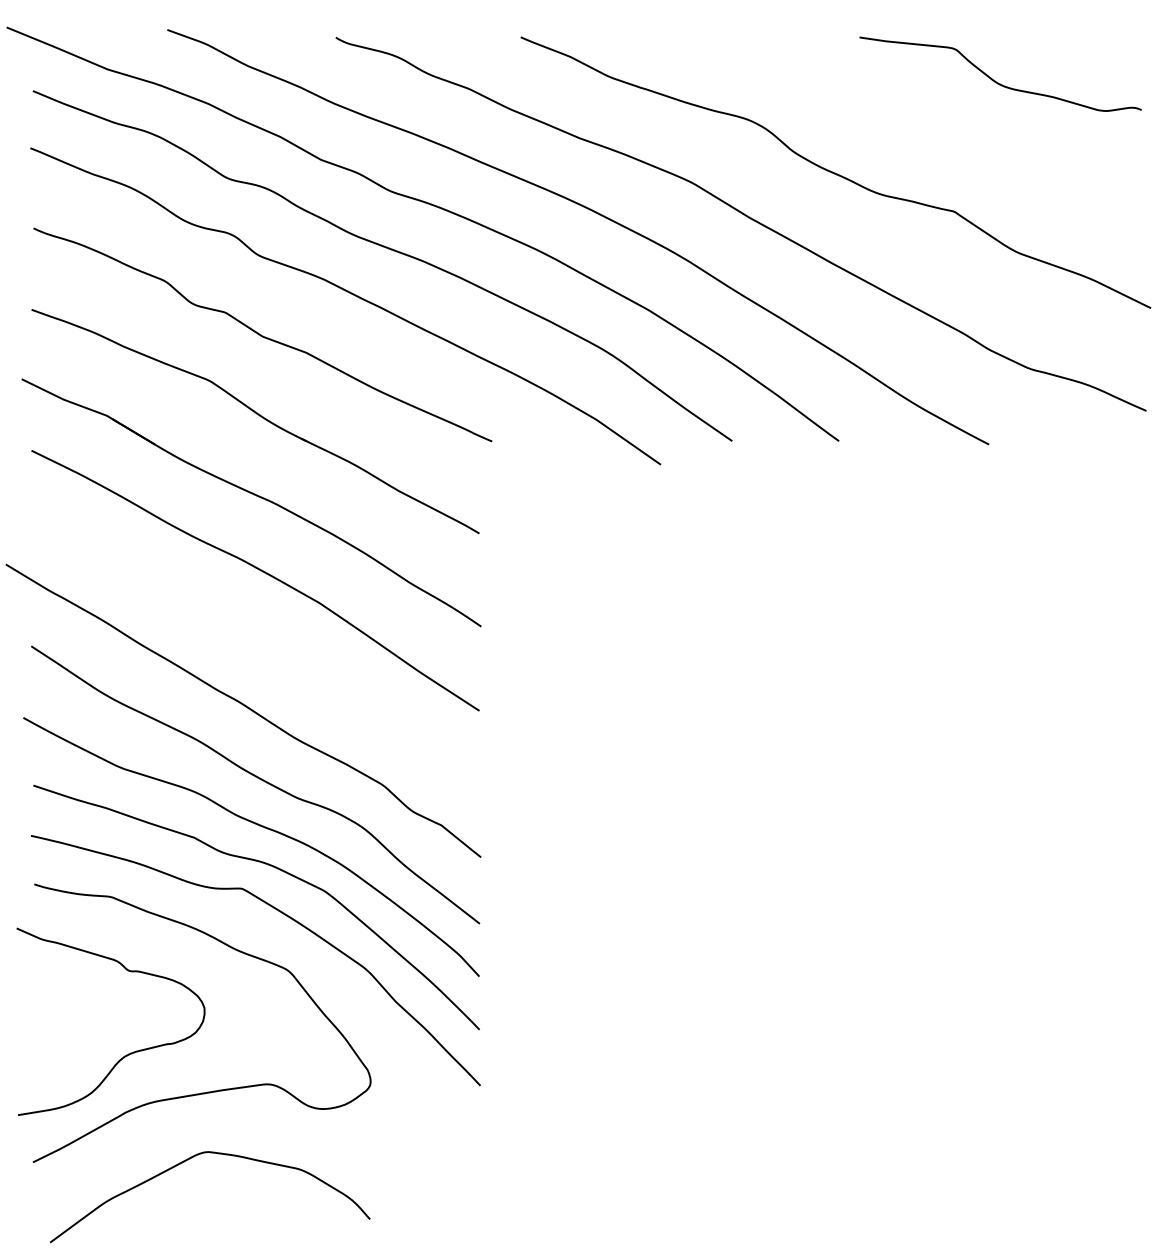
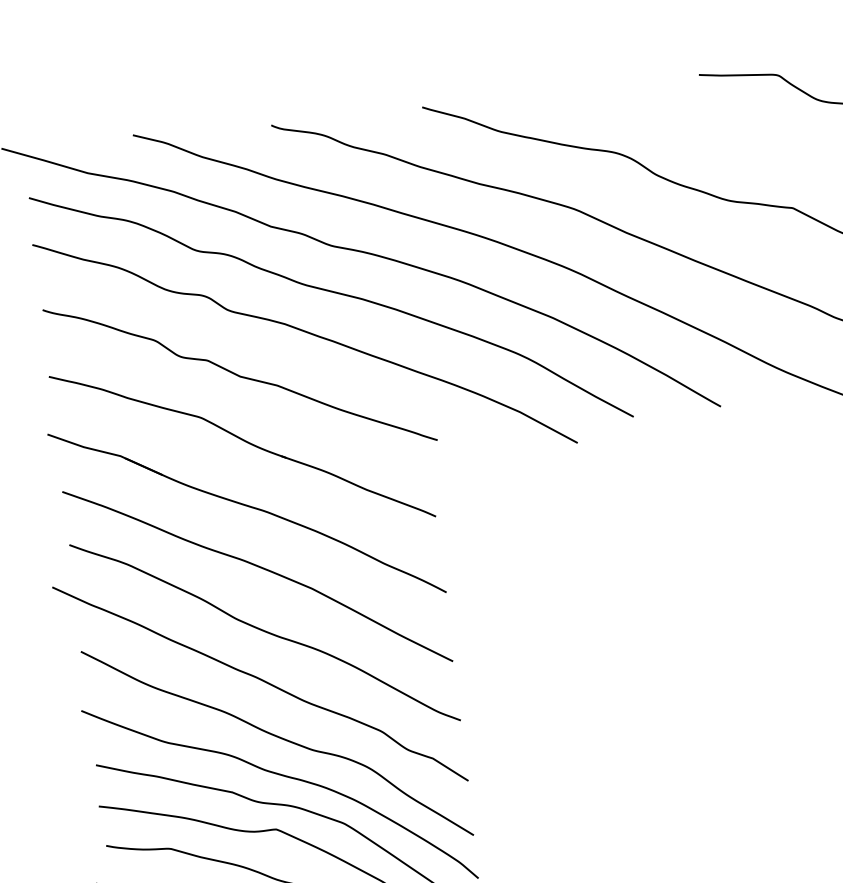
curve: (256, 648) -> (265, 631), added

